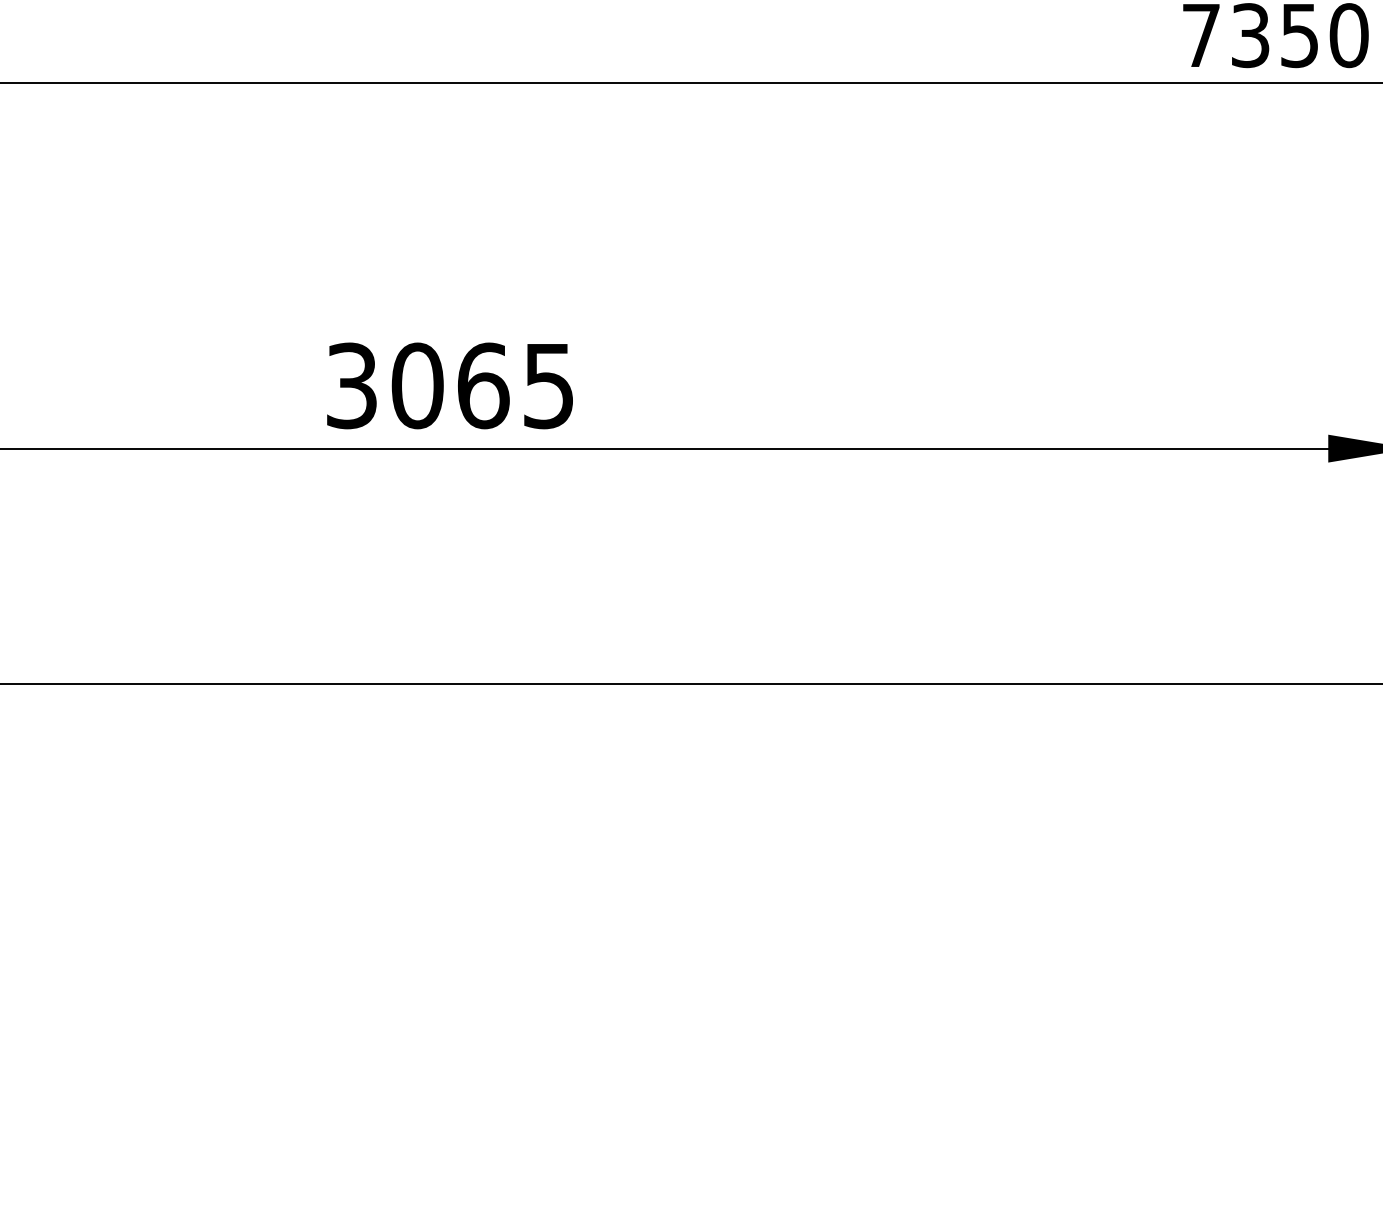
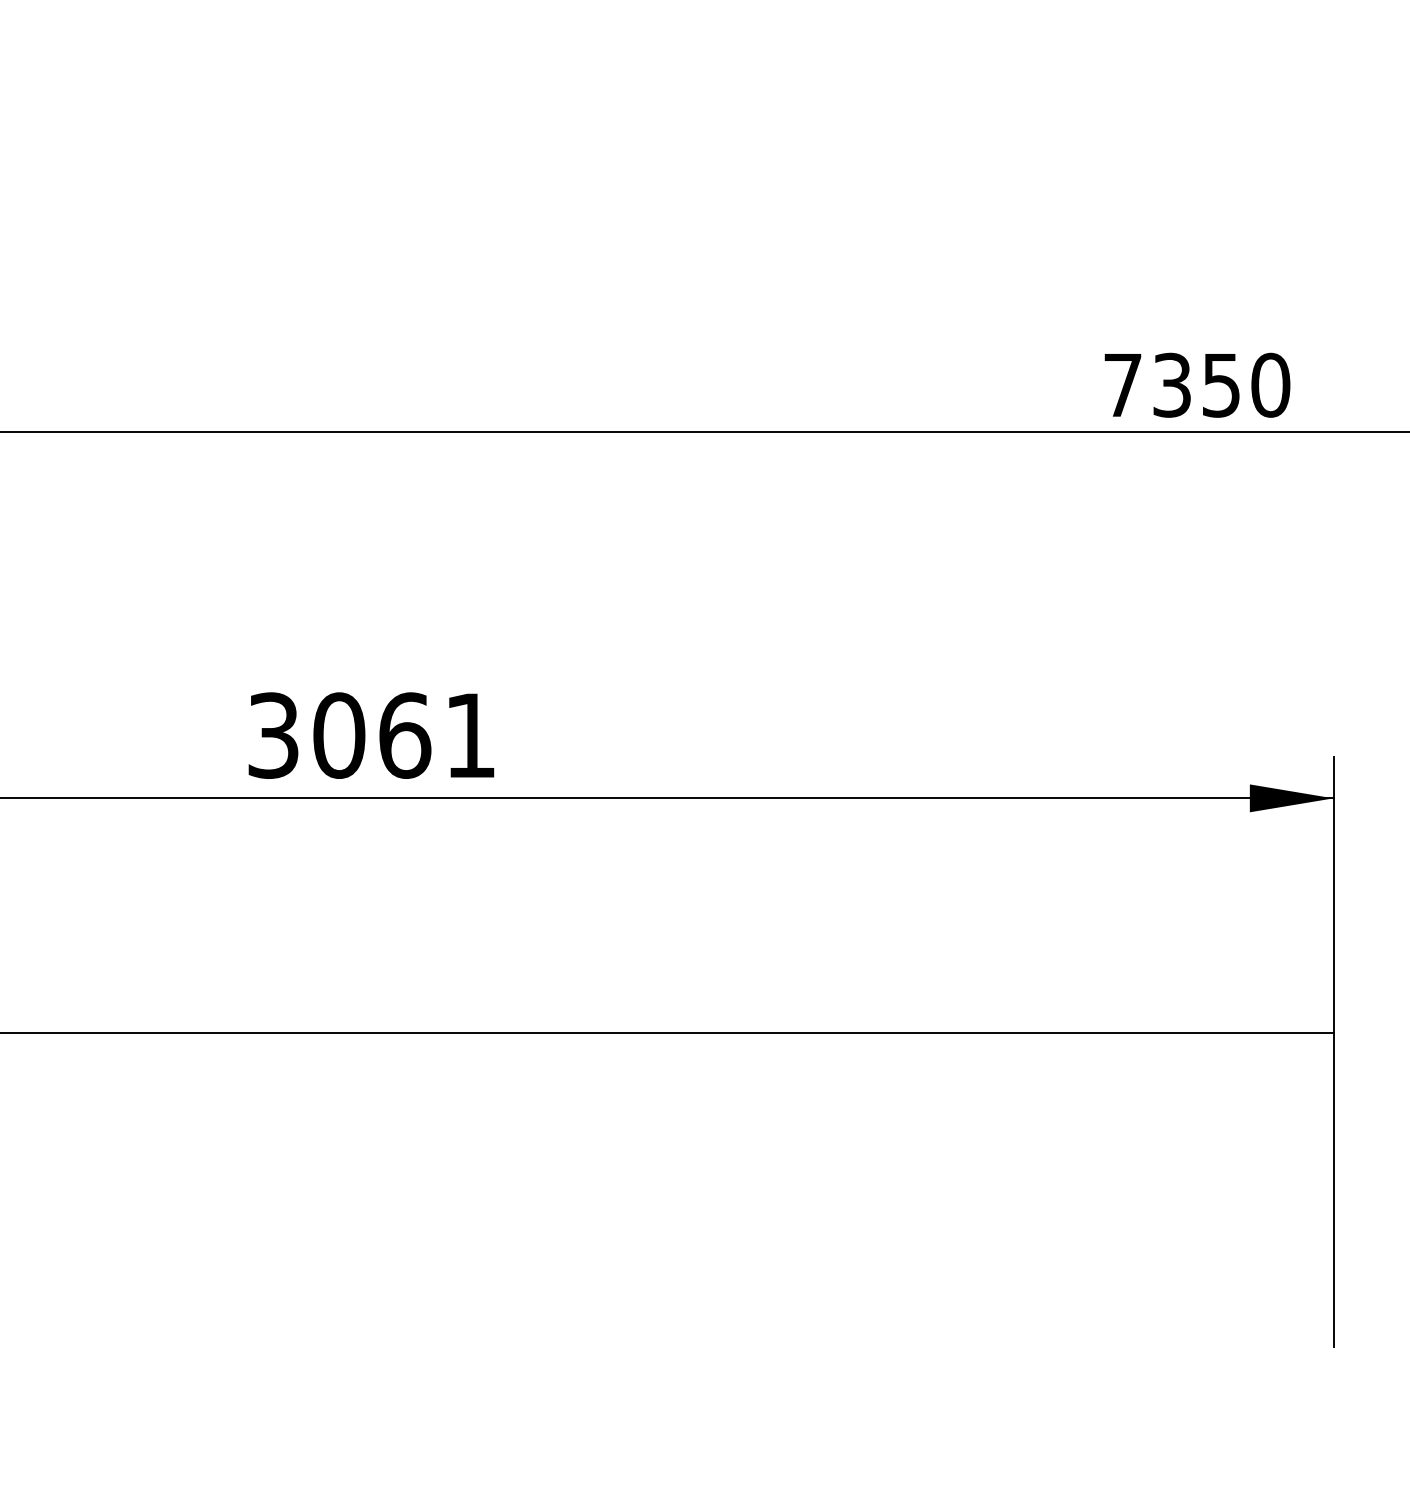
text: (548, 385) -> (470, 735), 3065 -> 3061

